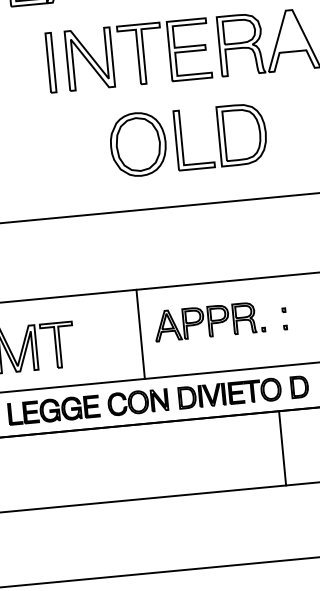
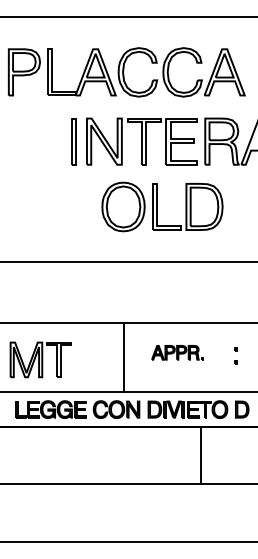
part: (188, 139) -> (162, 206), moved
part: (209, 321) -> (177, 352), size x0.6
line: (282, 448) -> (200, 455), moved

